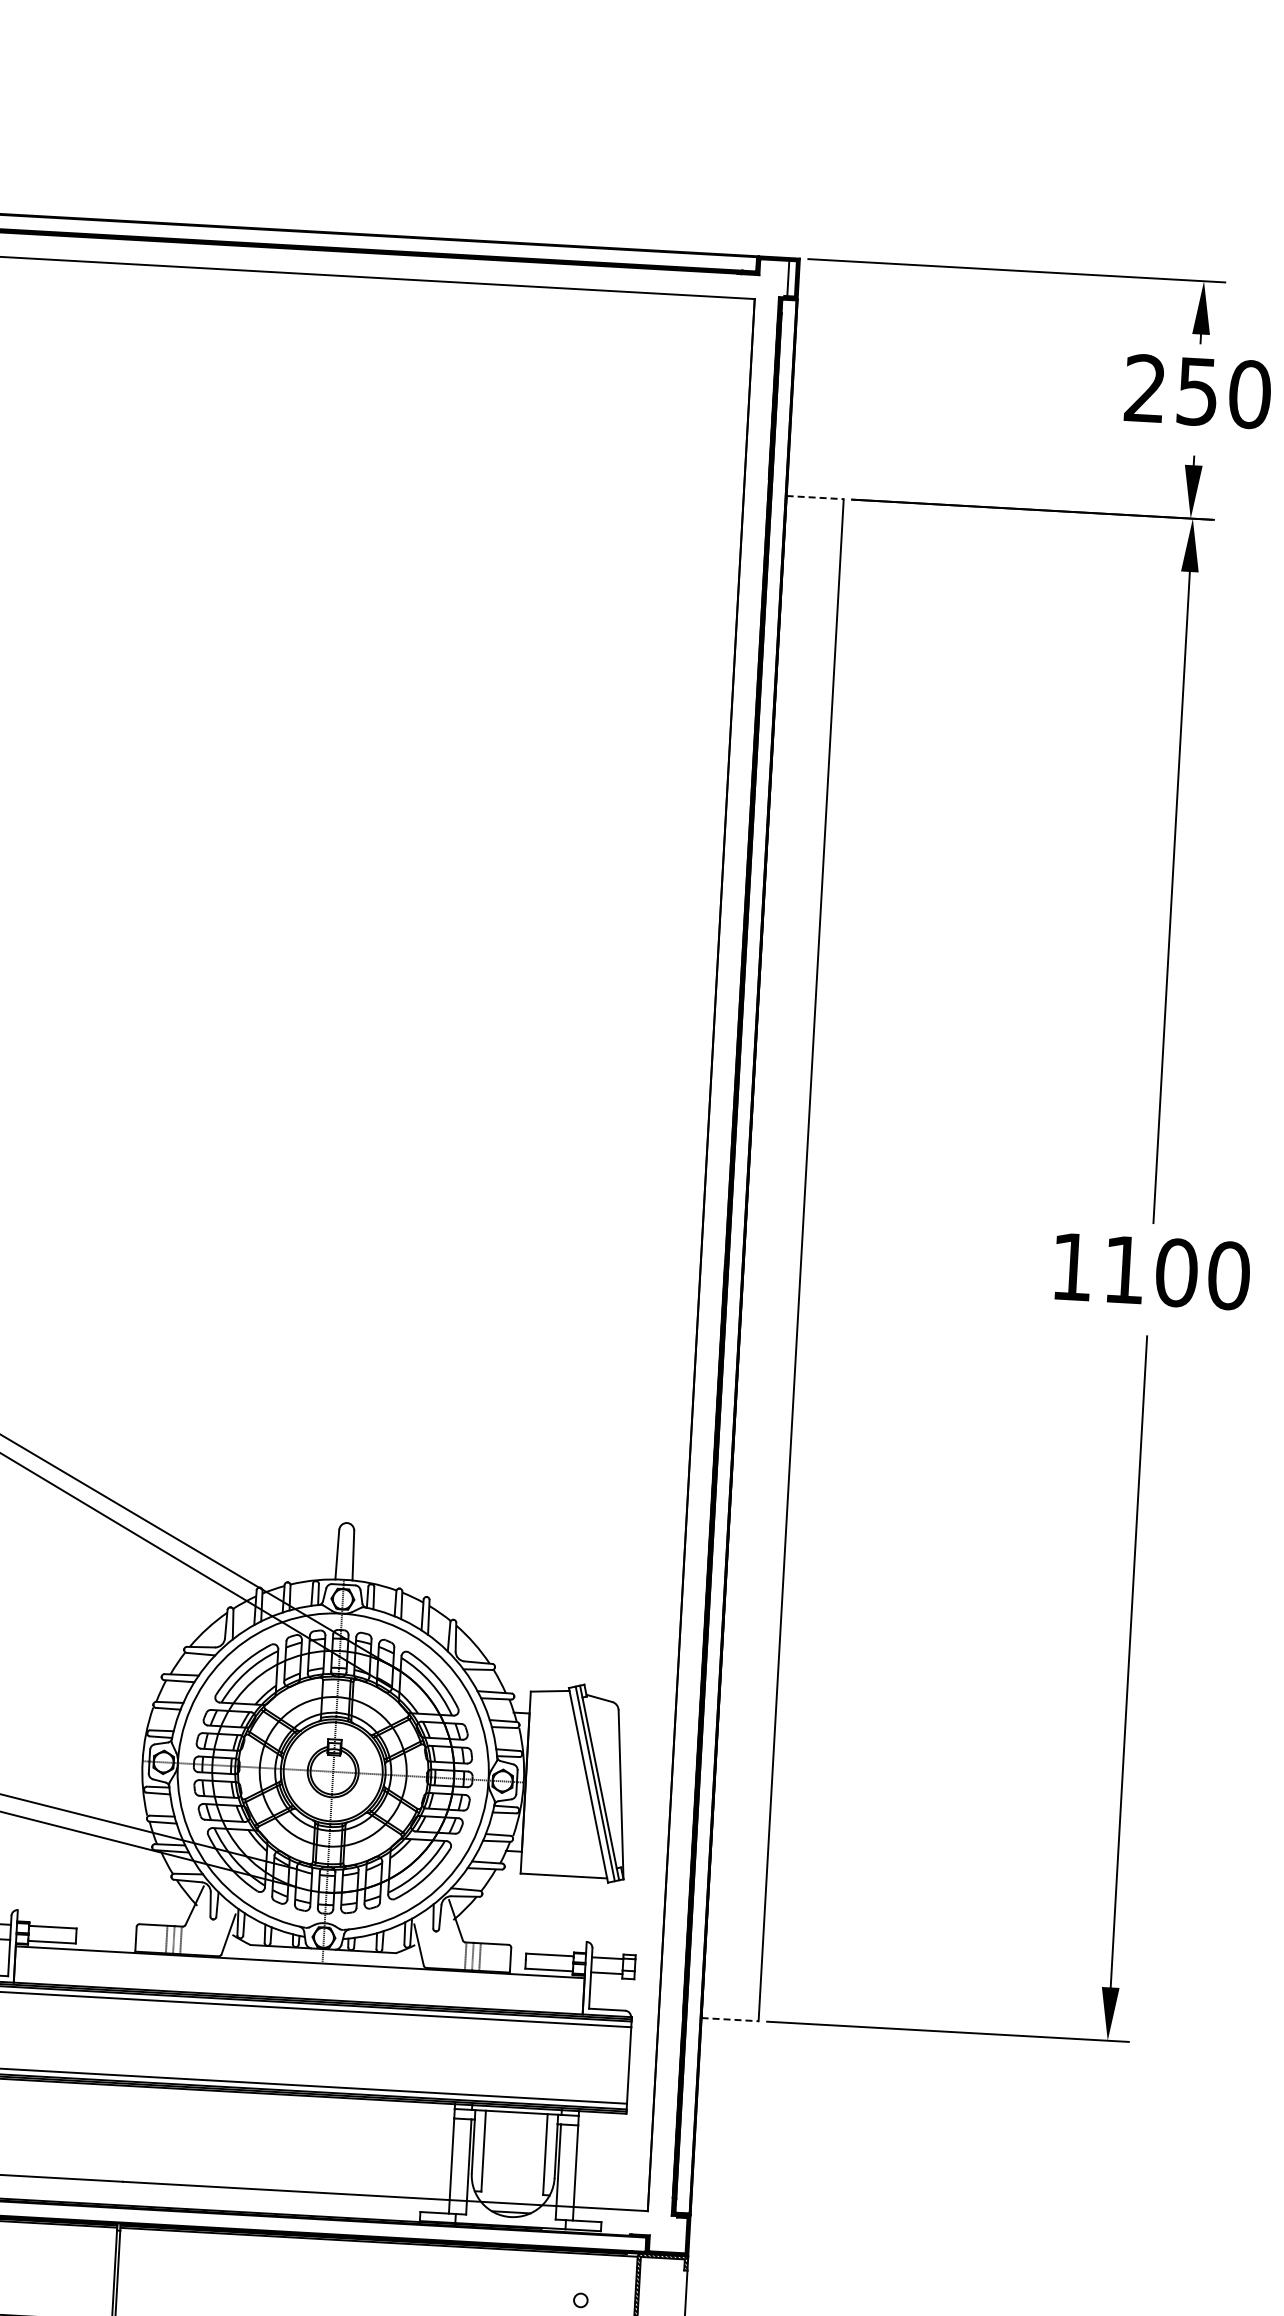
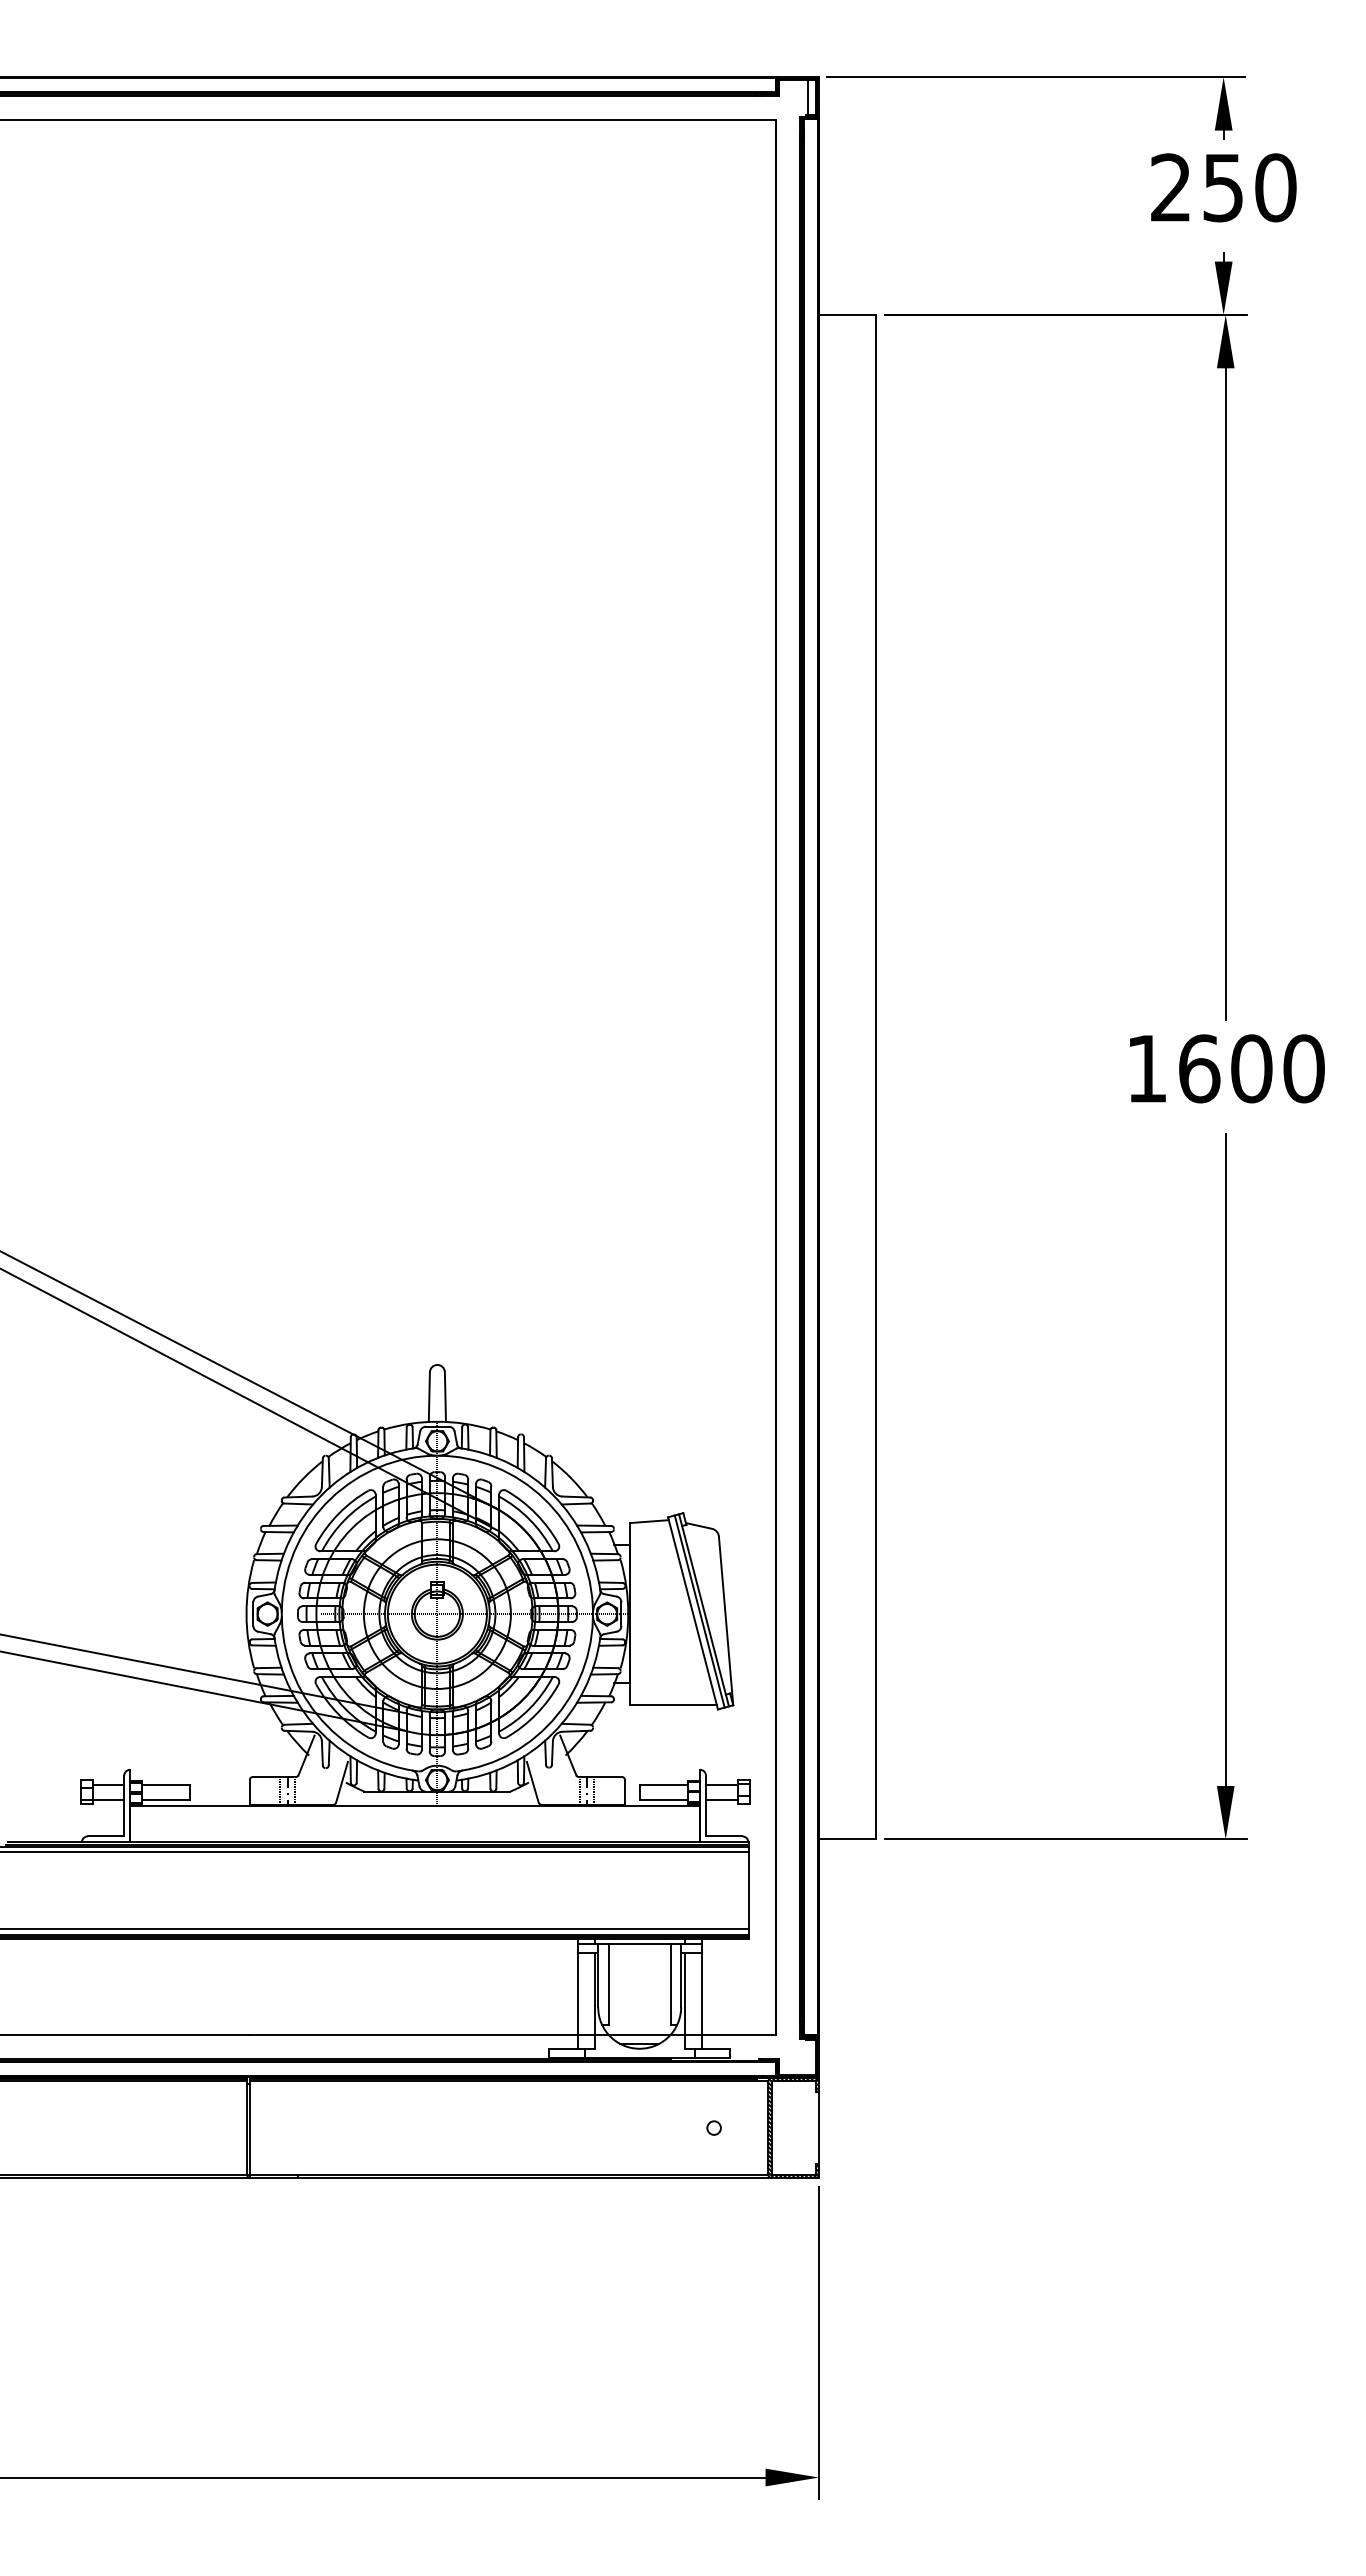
line: (815, 497) -> (847, 314), dashed -> solid
text: (1124, 1269) -> (1199, 1068), 1100 -> 1600
line: (730, 2019) -> (847, 1839), dashed -> solid

